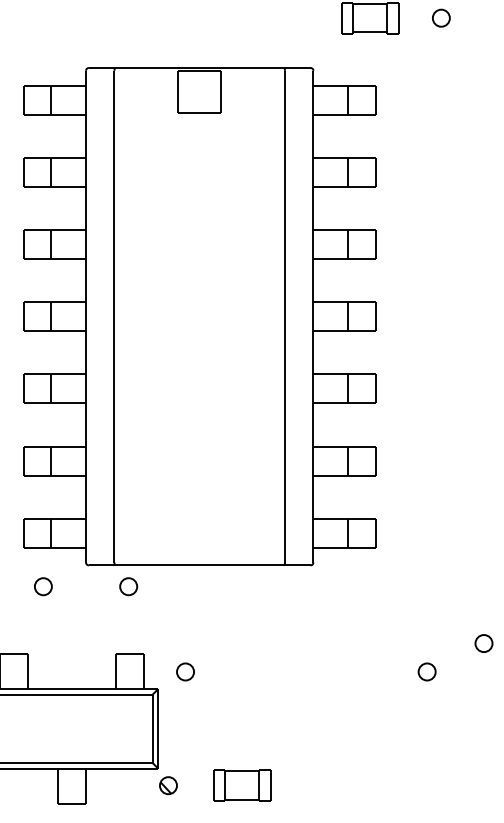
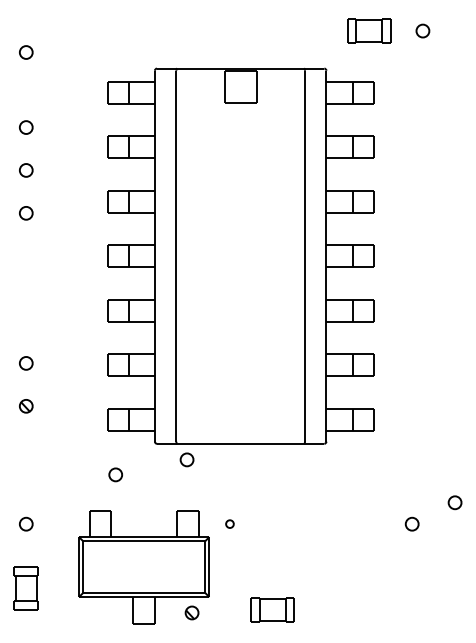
part: (43, 586) -> (115, 474), moved
part: (184, 671) -> (229, 523), size x0.6
part: (167, 785) -> (191, 612), moved

